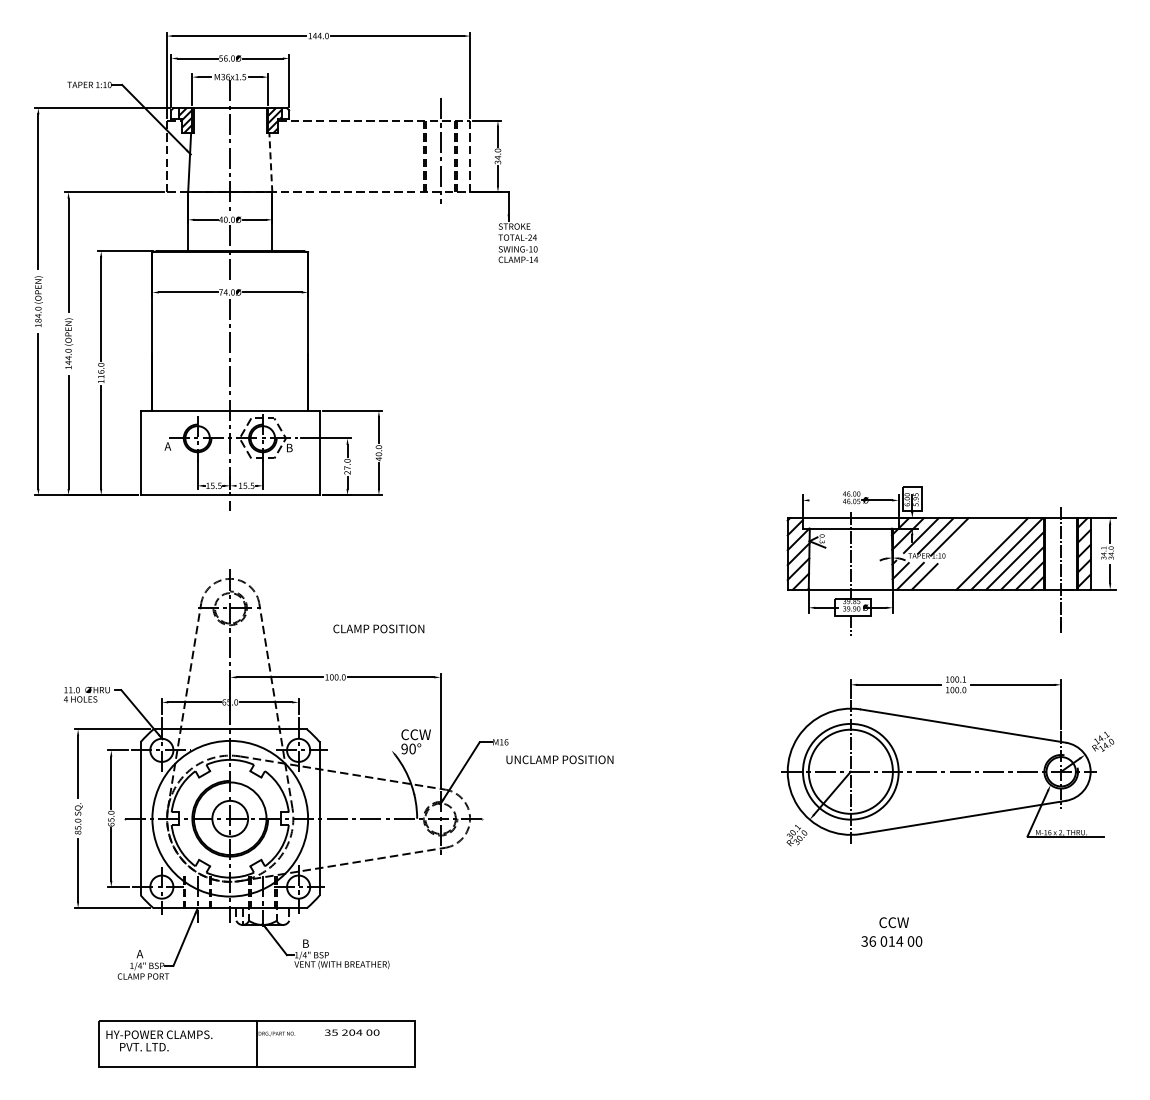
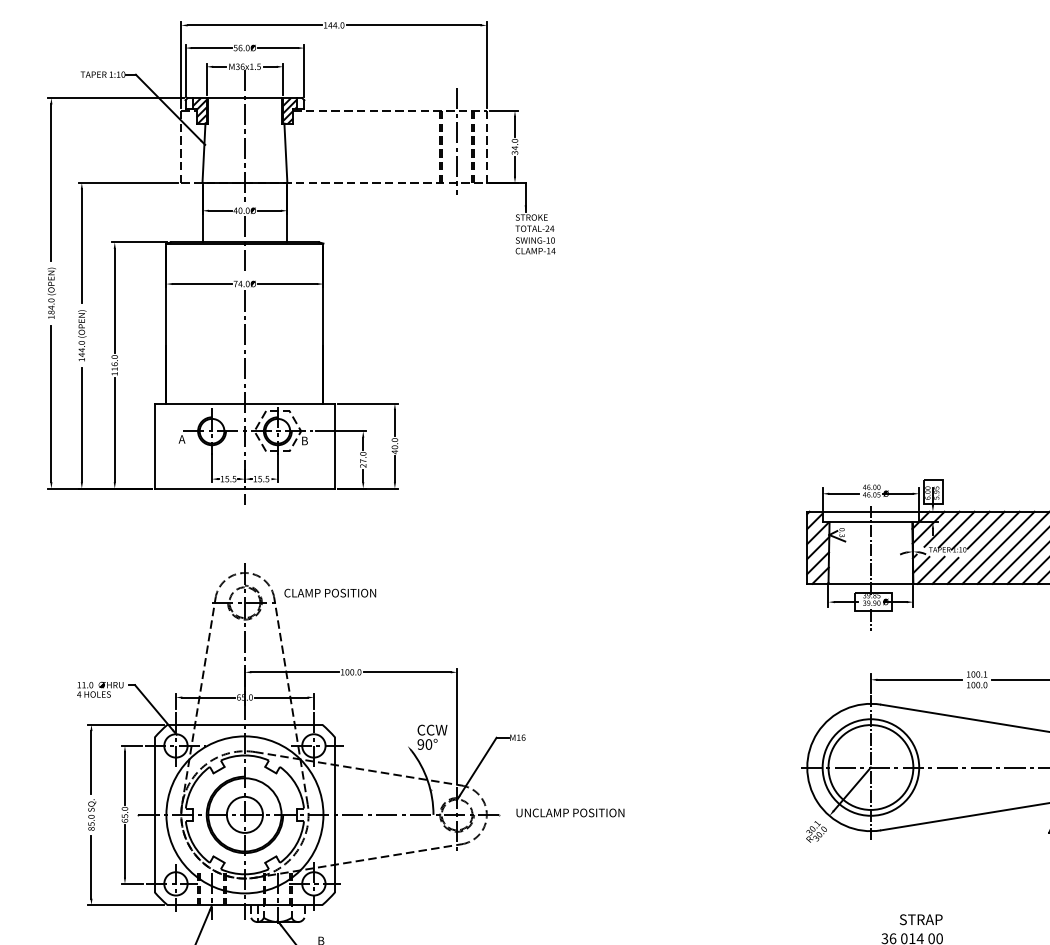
line: (270, 162) -> (285, 152), dashed -> solid
line: (824, 500) -> (844, 493), added
line: (964, 536) -> (985, 530), added
line: (962, 553) -> (983, 547), added
line: (977, 553) -> (998, 547), added
text: (378, 628) -> (329, 592), moved
text: (559, 759) -> (569, 812), moved
text: (900, 922) -> (921, 919), CCW -> STRAP

